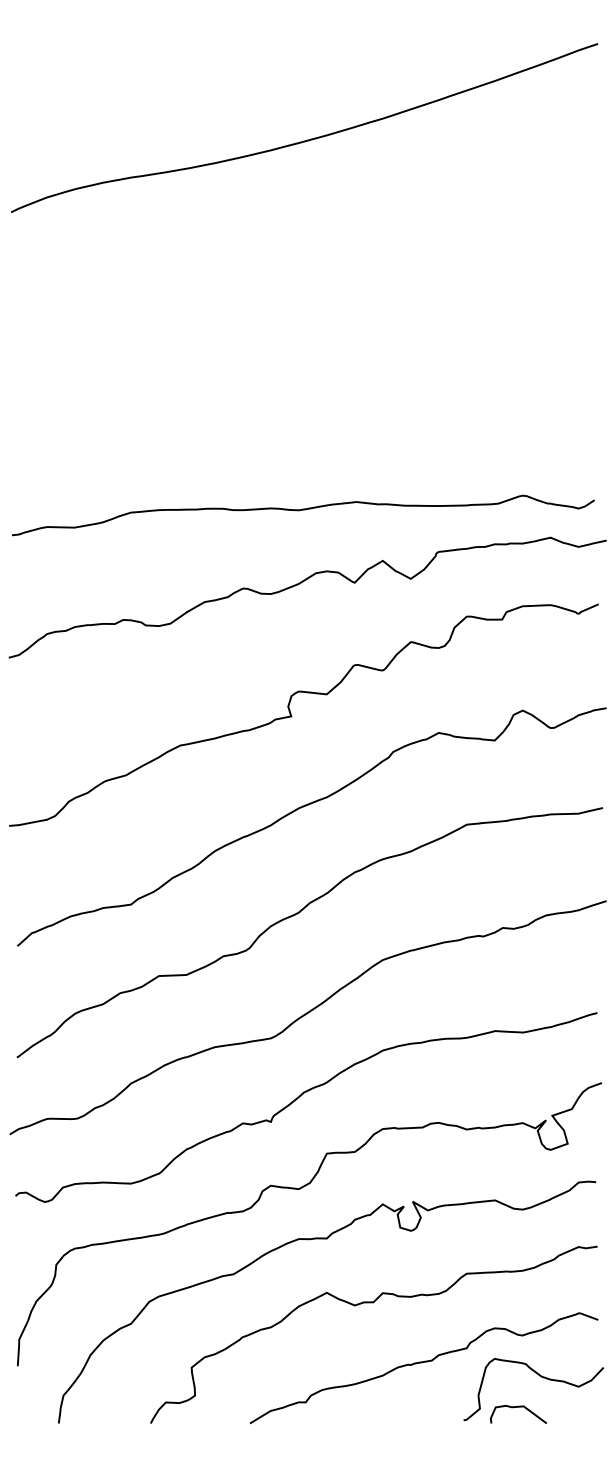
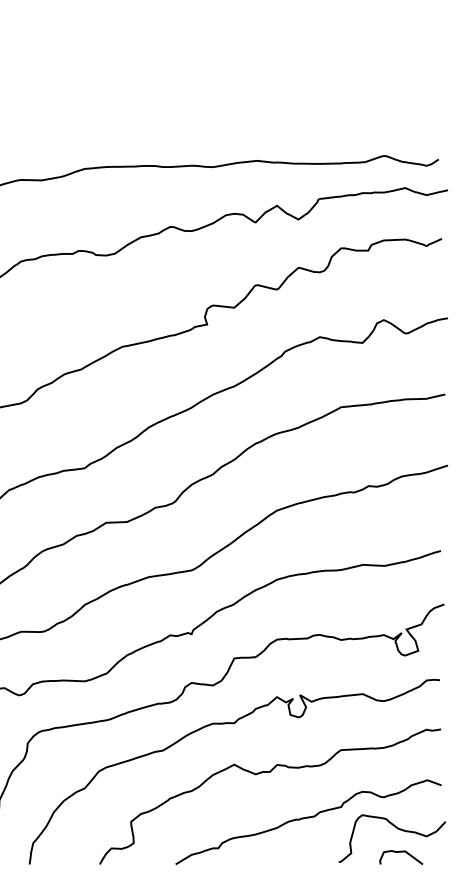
curve: (518, 1407) -> (401, 852), moved

